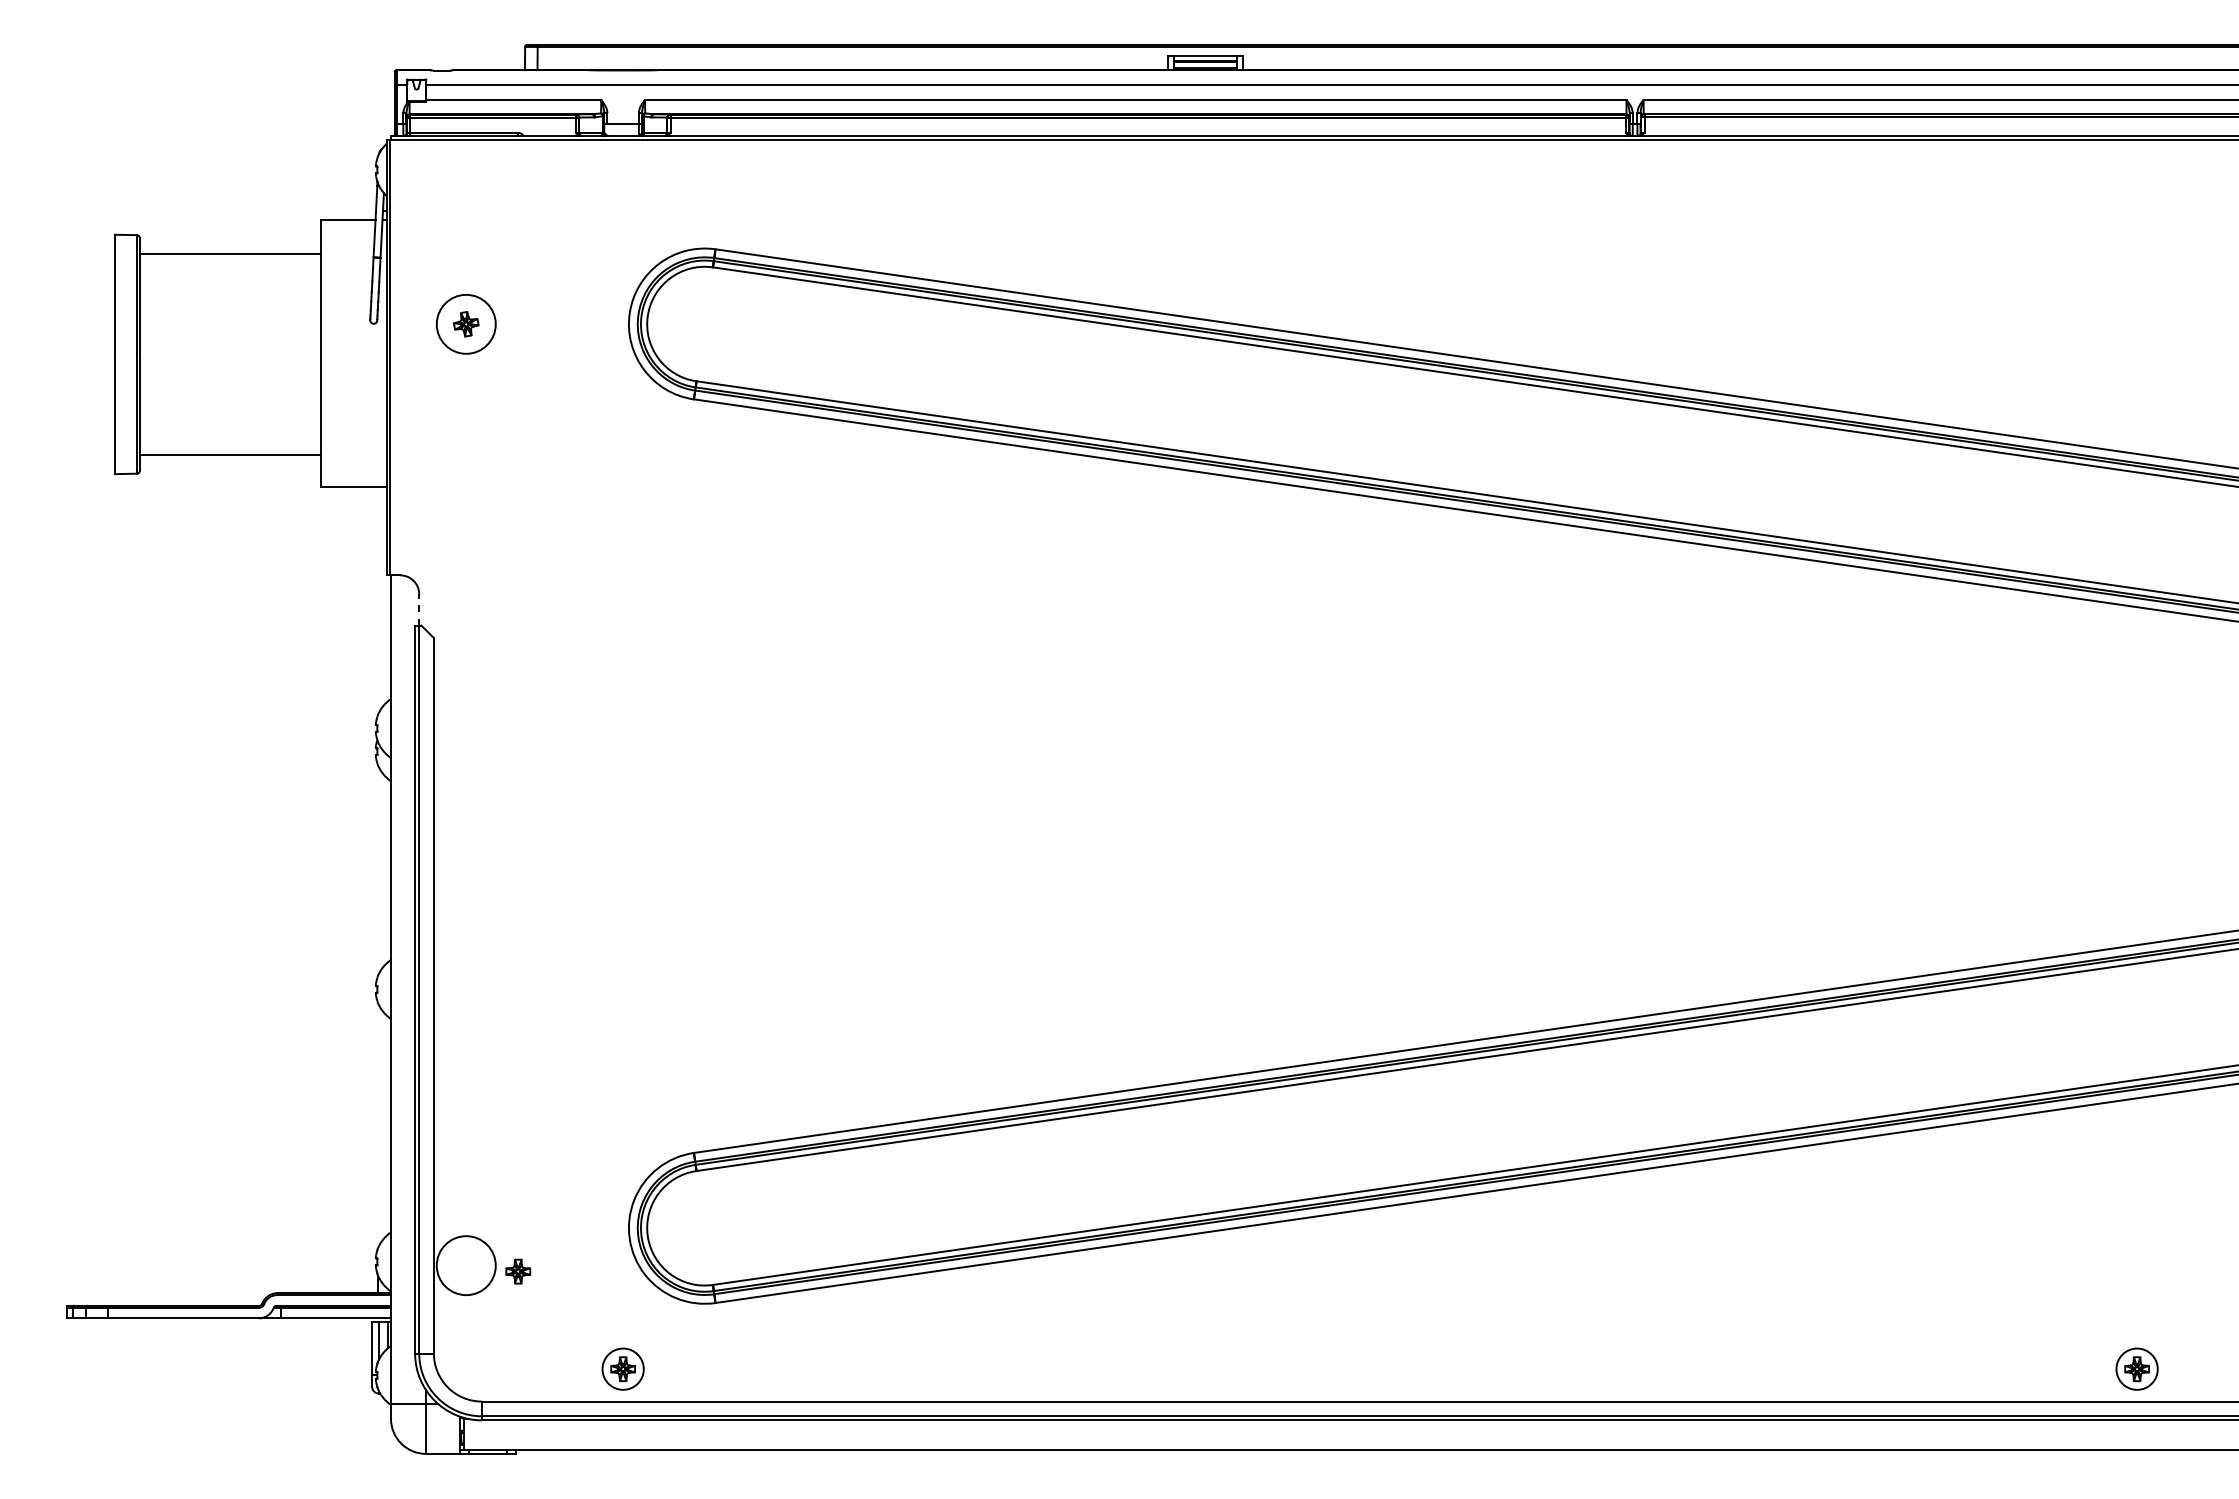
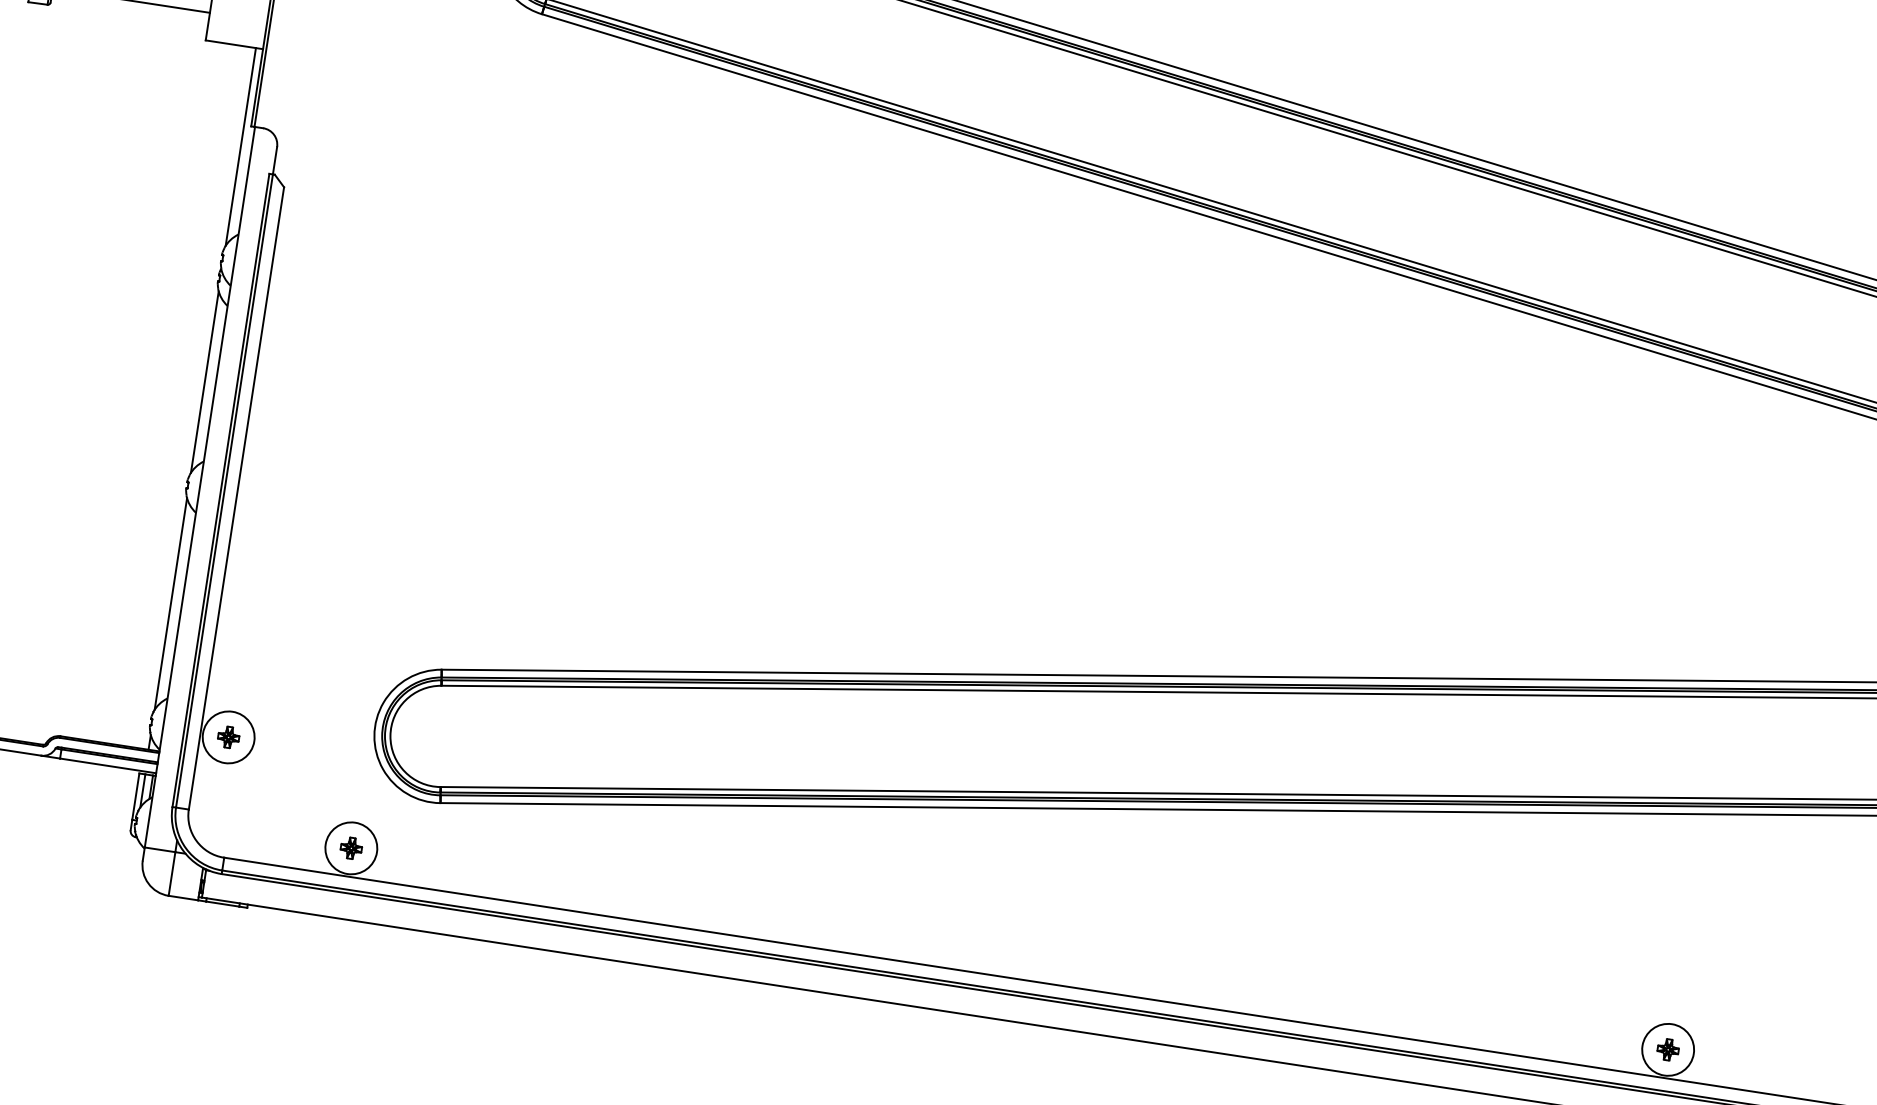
line: (378, 599) -> (240, 146), added
line: (419, 609) -> (275, 160), dashed -> solid
line: (378, 870) -> (204, 382), added
line: (378, 1125) -> (170, 603), added
part: (518, 1271) -> (228, 737), moved
circle: (622, 1368) -> (350, 847), size x1.43
circle: (2136, 1368) -> (1667, 1049), size x1.43

